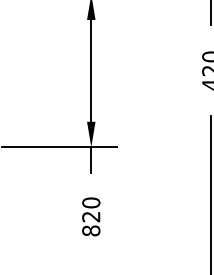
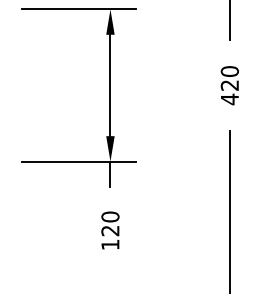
text: (91, 230) -> (110, 244), 820 -> 120

